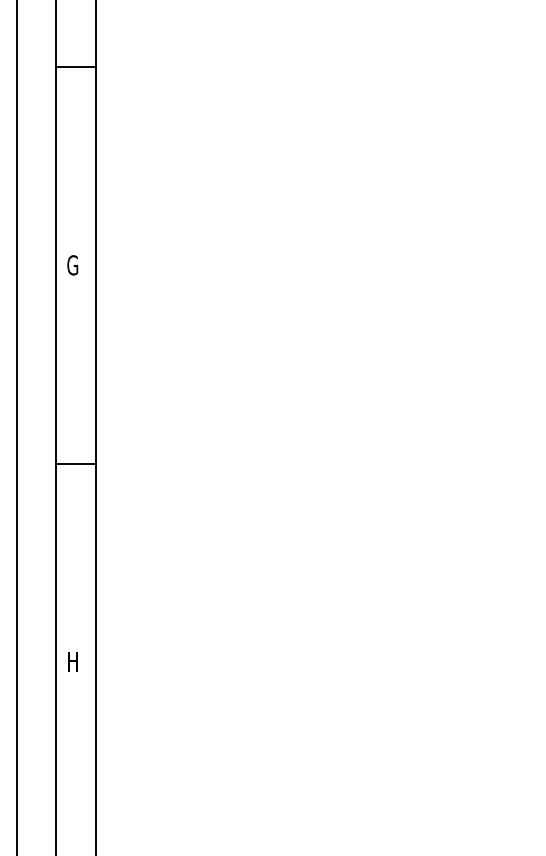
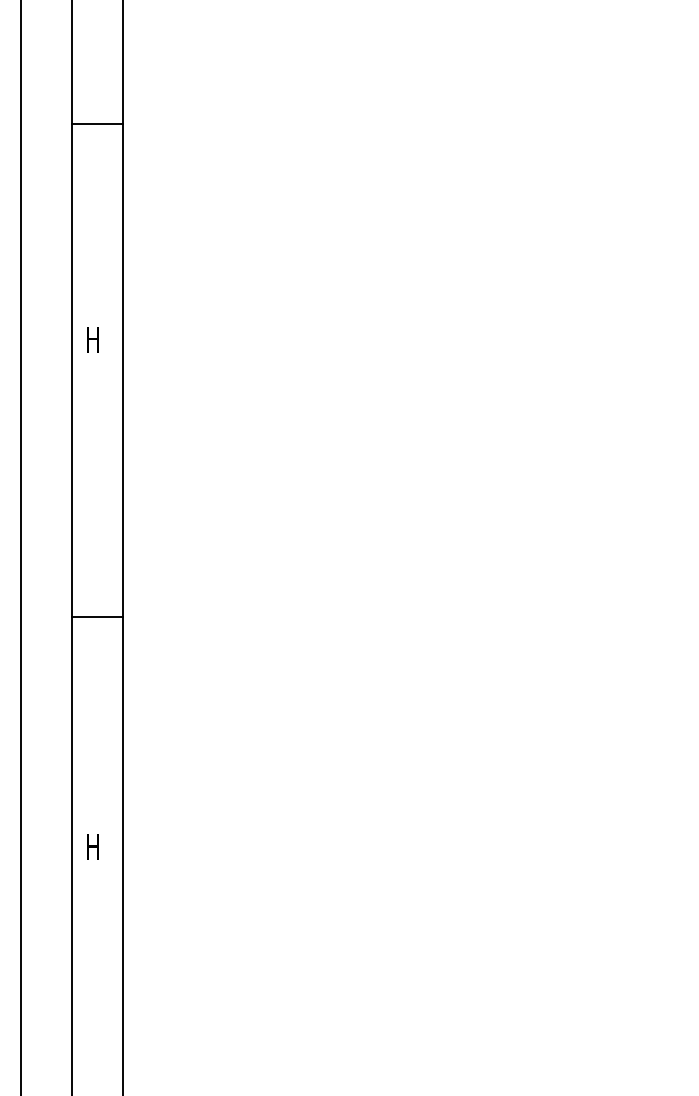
line: (76, 67) -> (97, 124), moved
text: (72, 265) -> (93, 339), G -> H
line: (76, 463) -> (97, 617), moved

